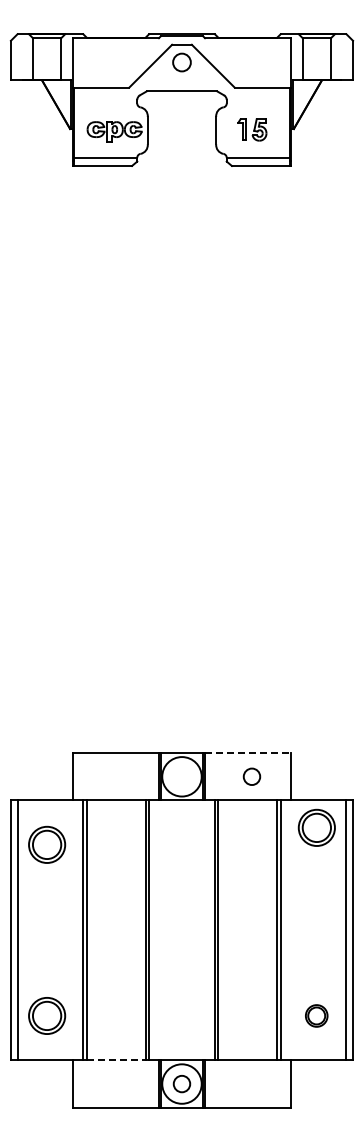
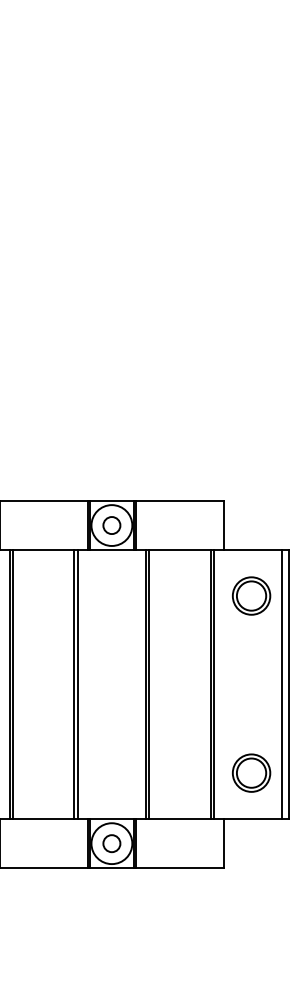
line: (247, 753) -> (179, 501), dashed -> solid
circle: (251, 776) -> (111, 525), moved
part: (316, 827) -> (251, 595), moved
part: (316, 1015) -> (251, 772), size x1.67
line: (116, 1060) -> (44, 819), dashed -> solid

